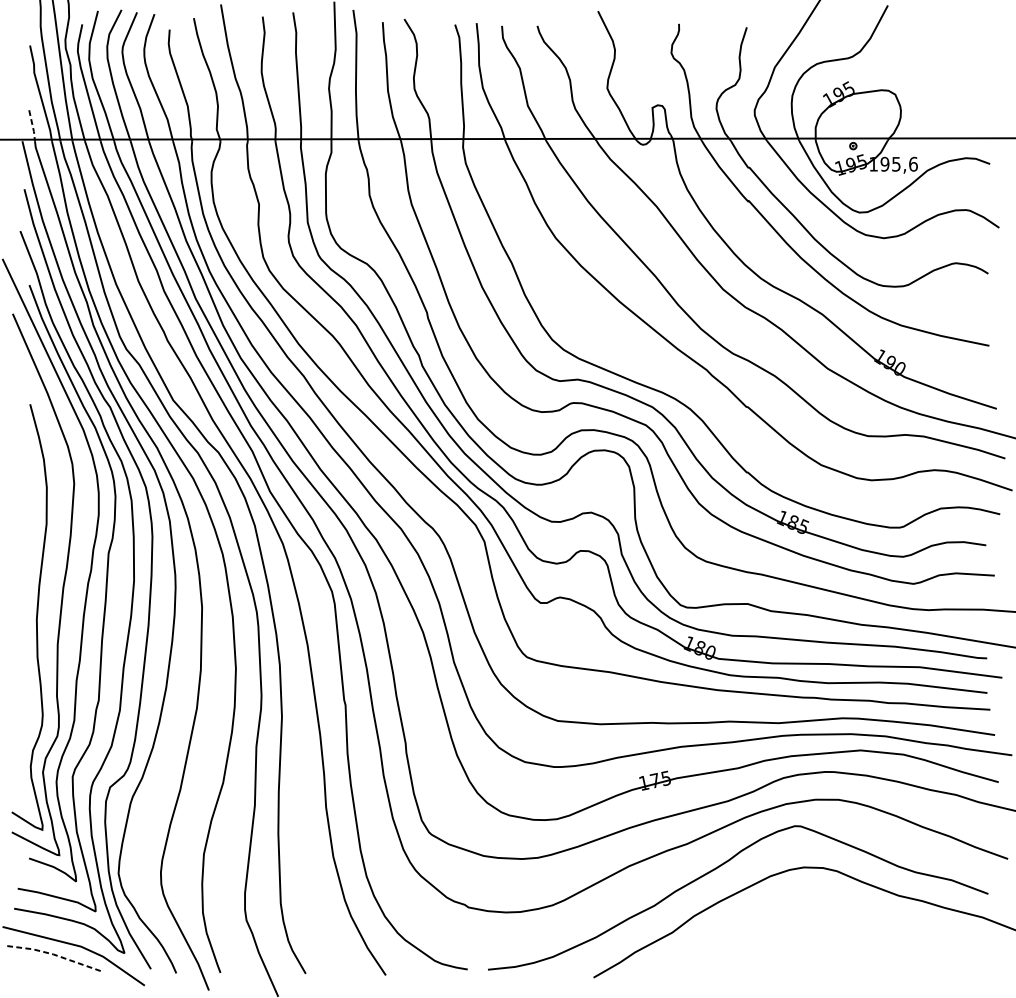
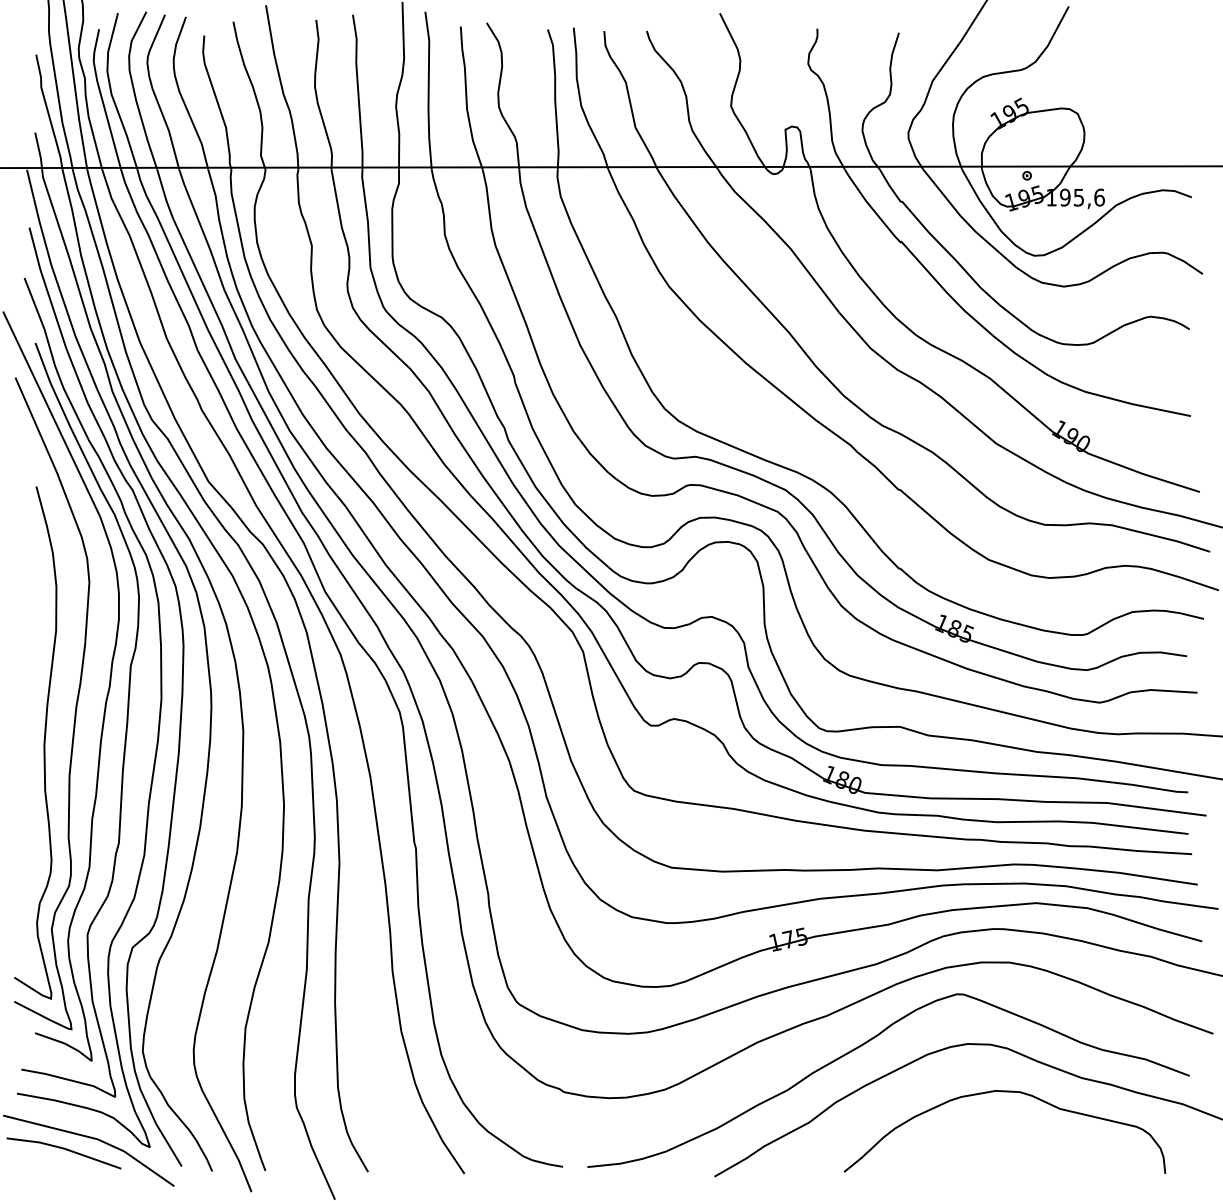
line: (32, 125) -> (39, 151), dashed -> solid
curve: (834, 907) -> (1004, 1092), added
line: (53, 954) -> (64, 1148), dashed -> solid

